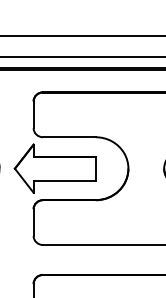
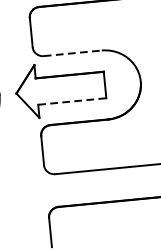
line: (69, 137) -> (72, 53), solid -> dashed
line: (65, 180) -> (73, 101), solid -> dashed

